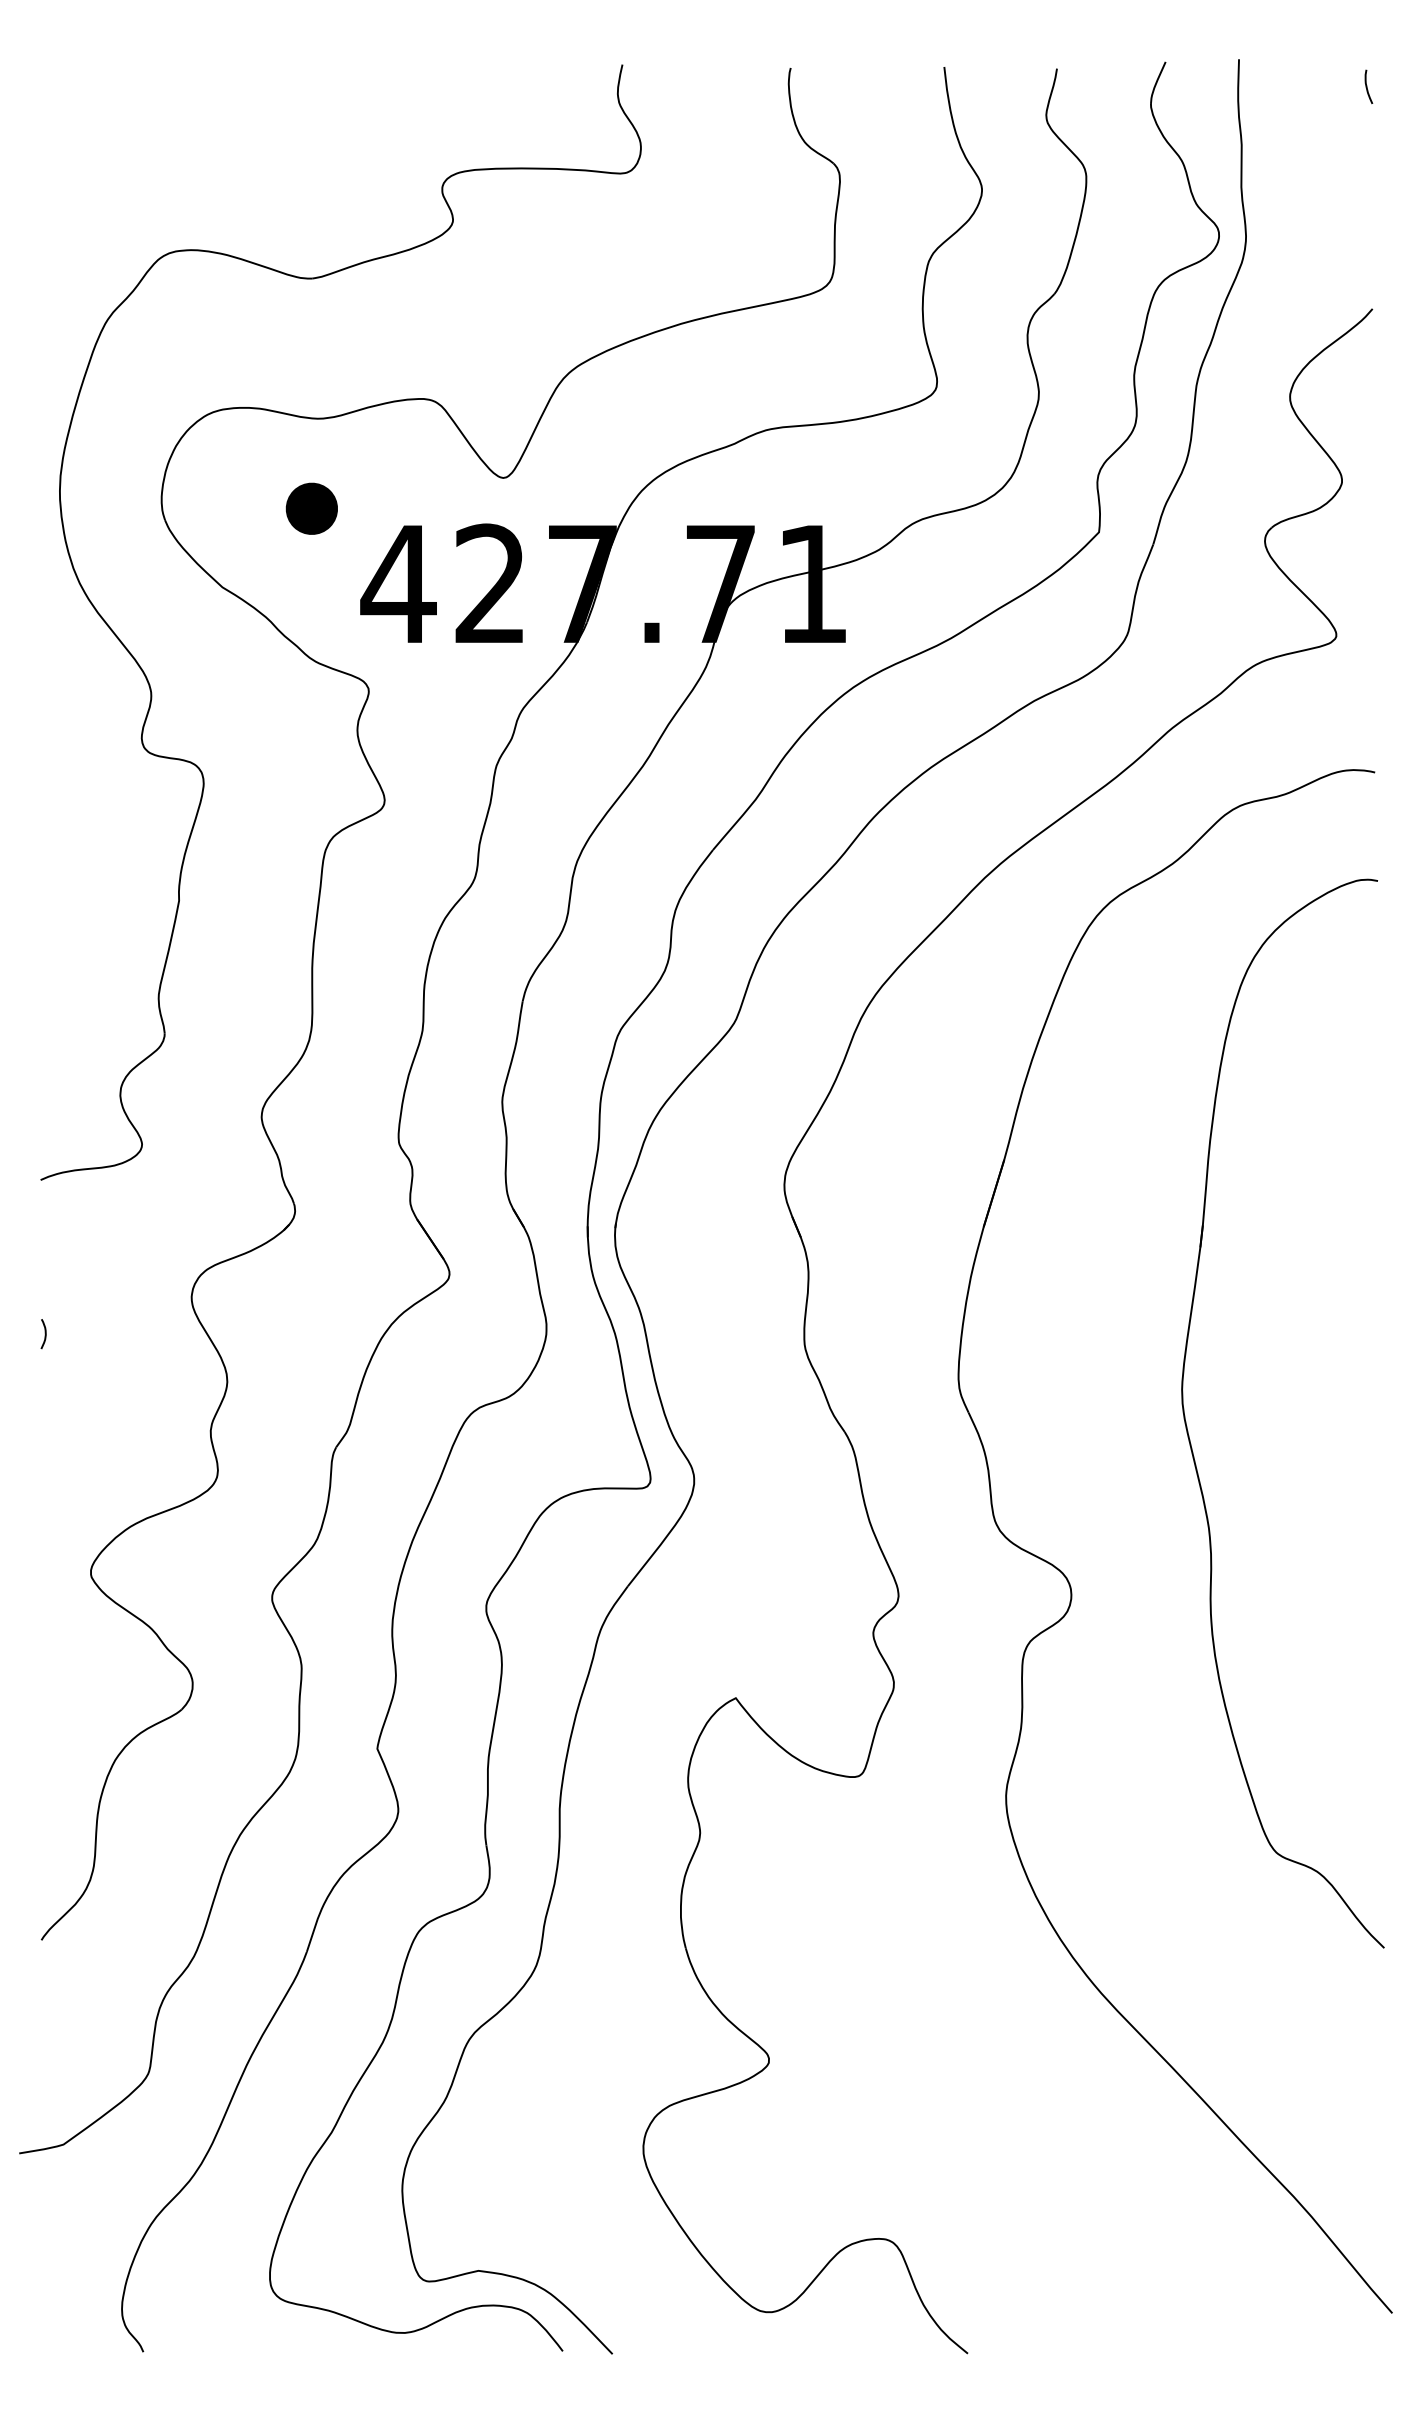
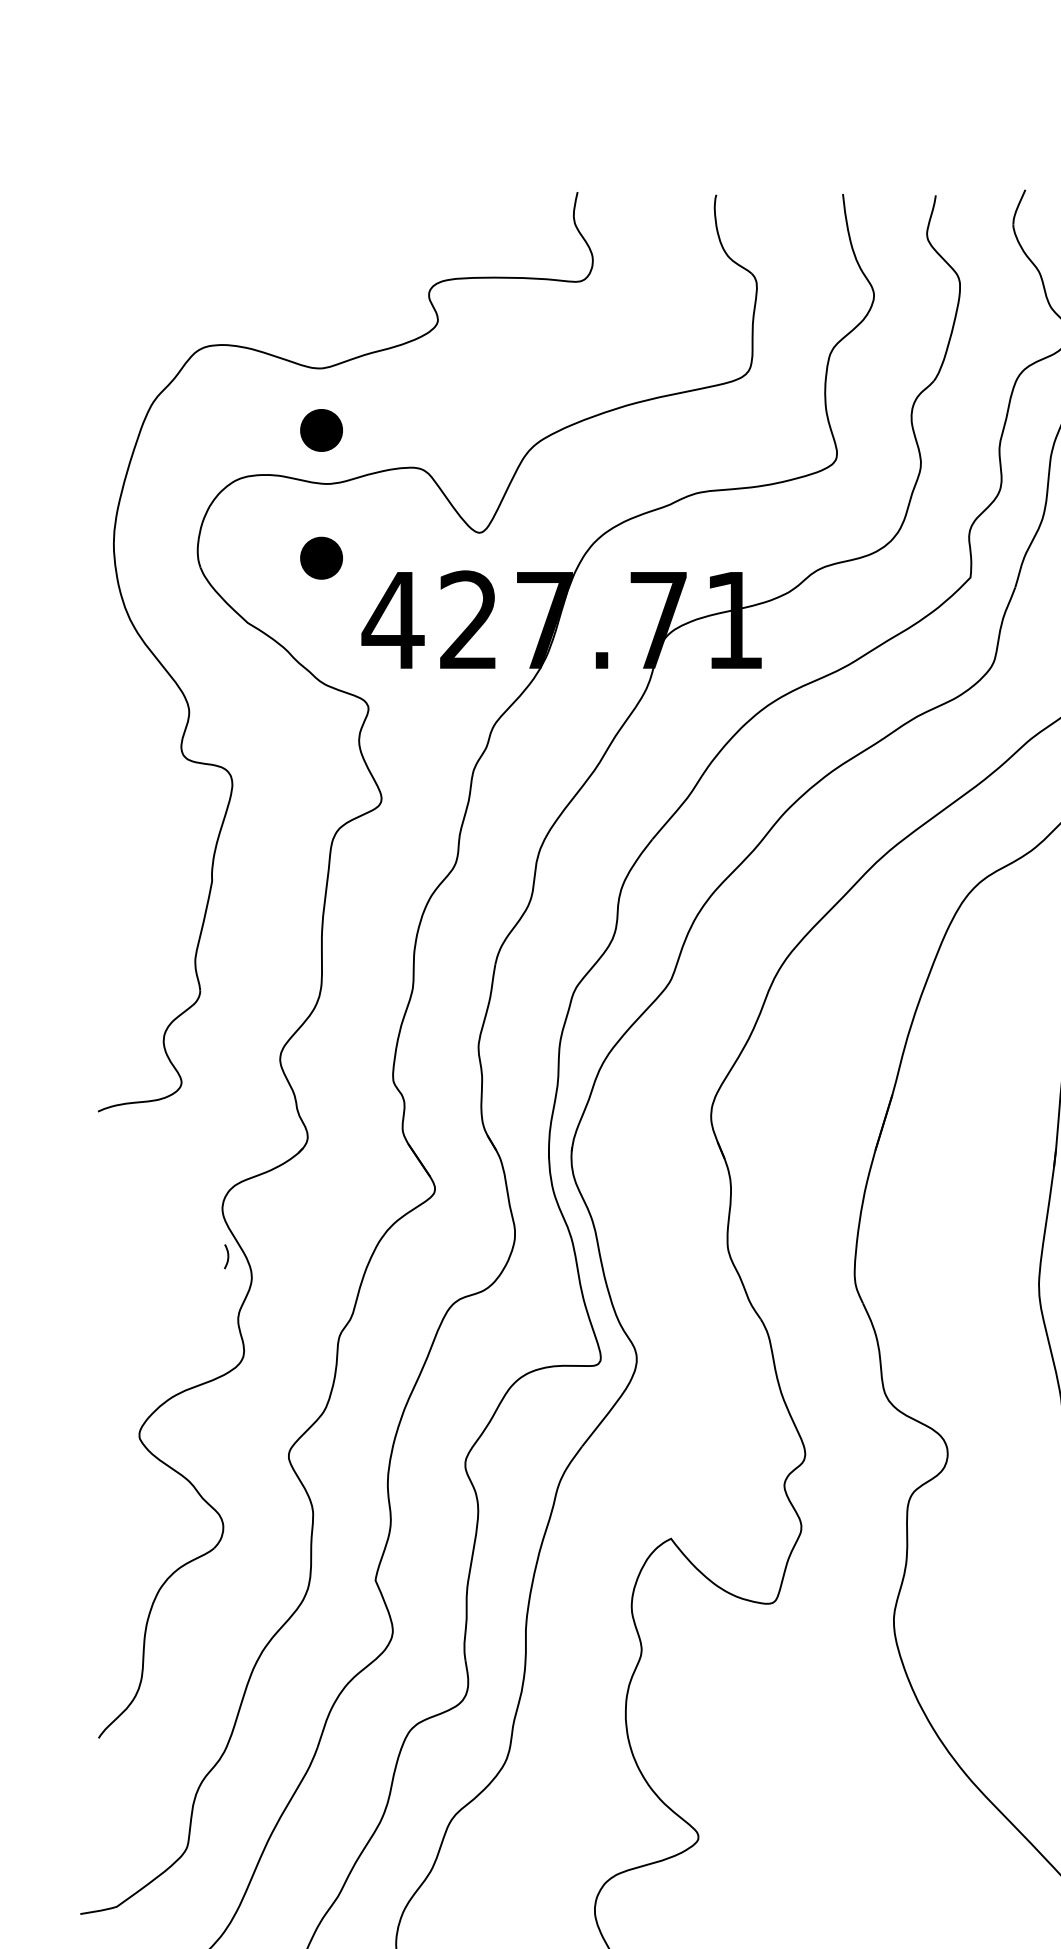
part: (311, 353) -> (321, 430), added
curve: (44, 1334) -> (227, 1257), moved

